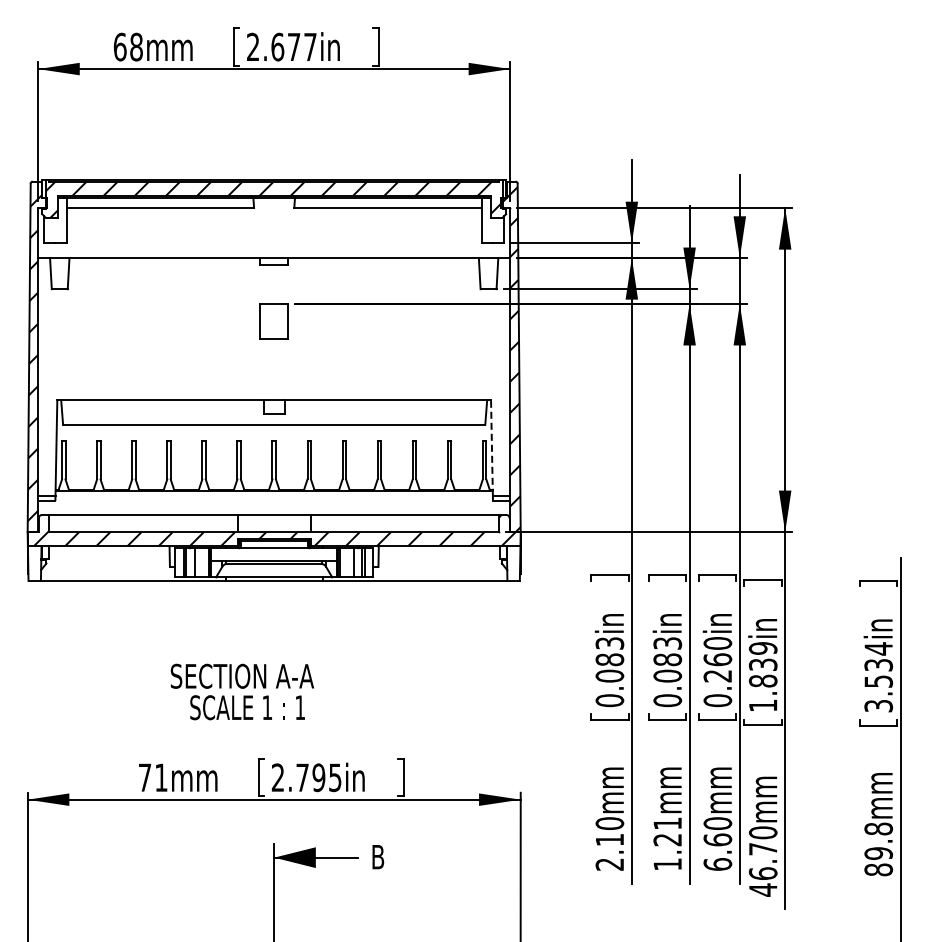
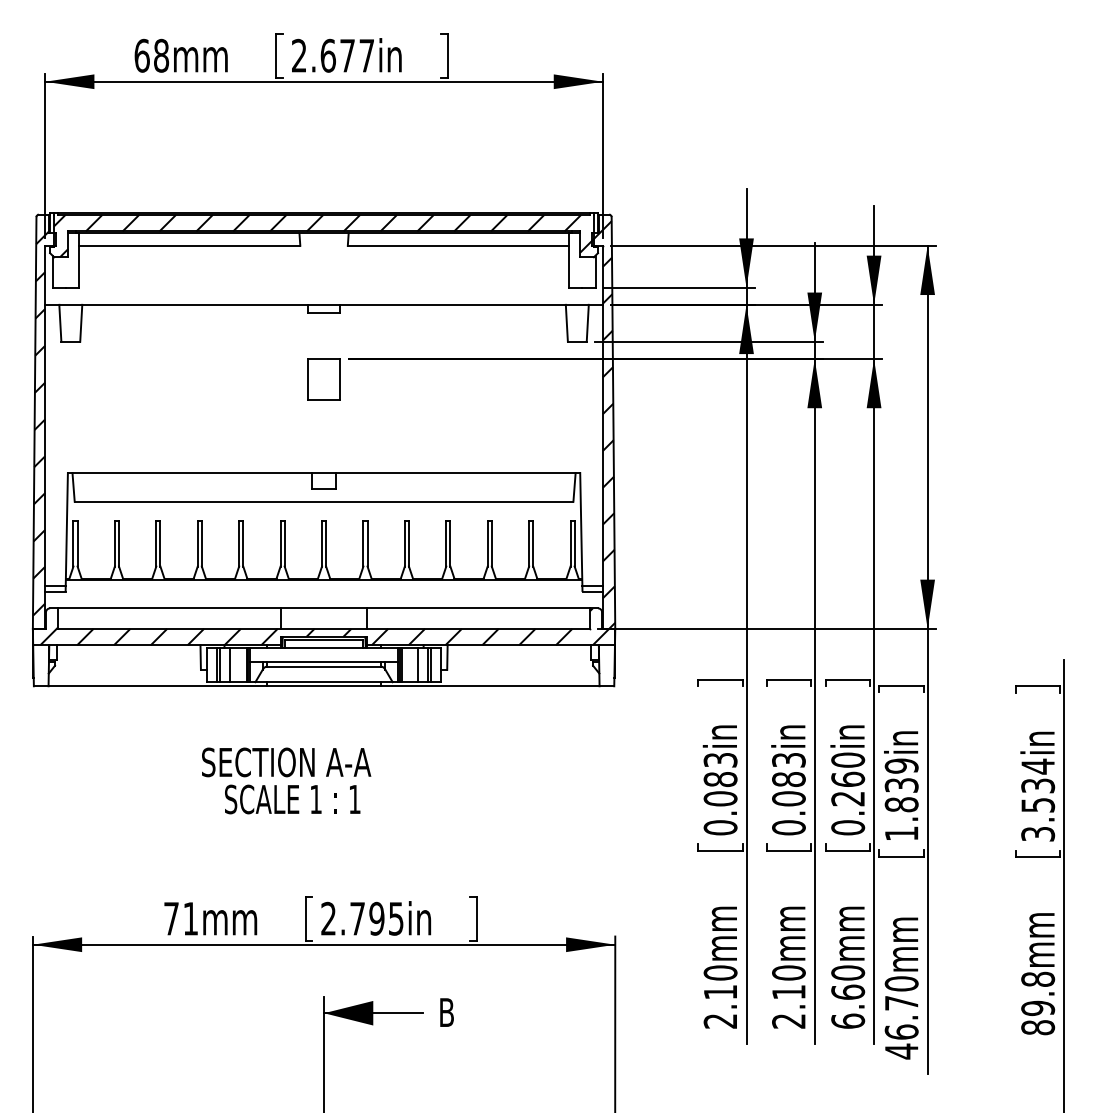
line: (491, 448) -> (580, 529), dashed -> solid
text: (241, 691) -> (285, 780), moved
text: (667, 843) -> (788, 996), 1.21mm -> 2.10mm

